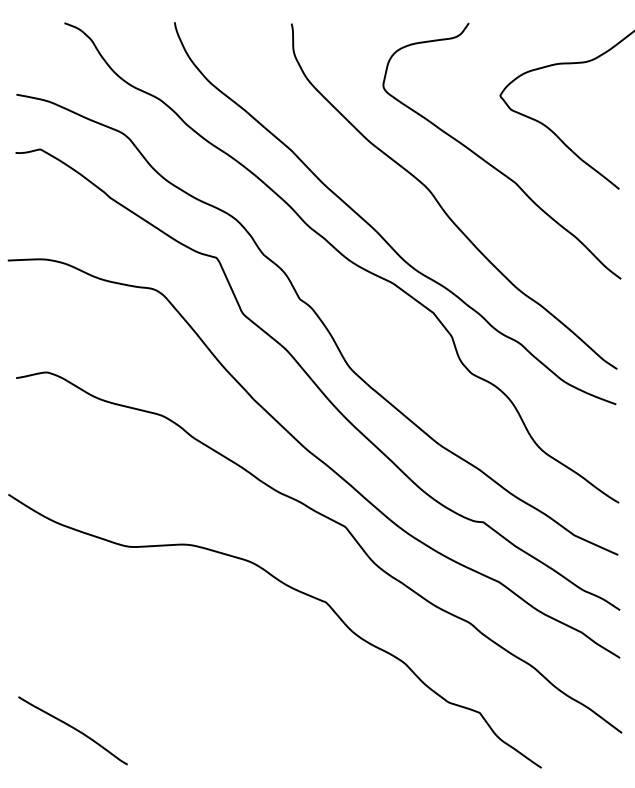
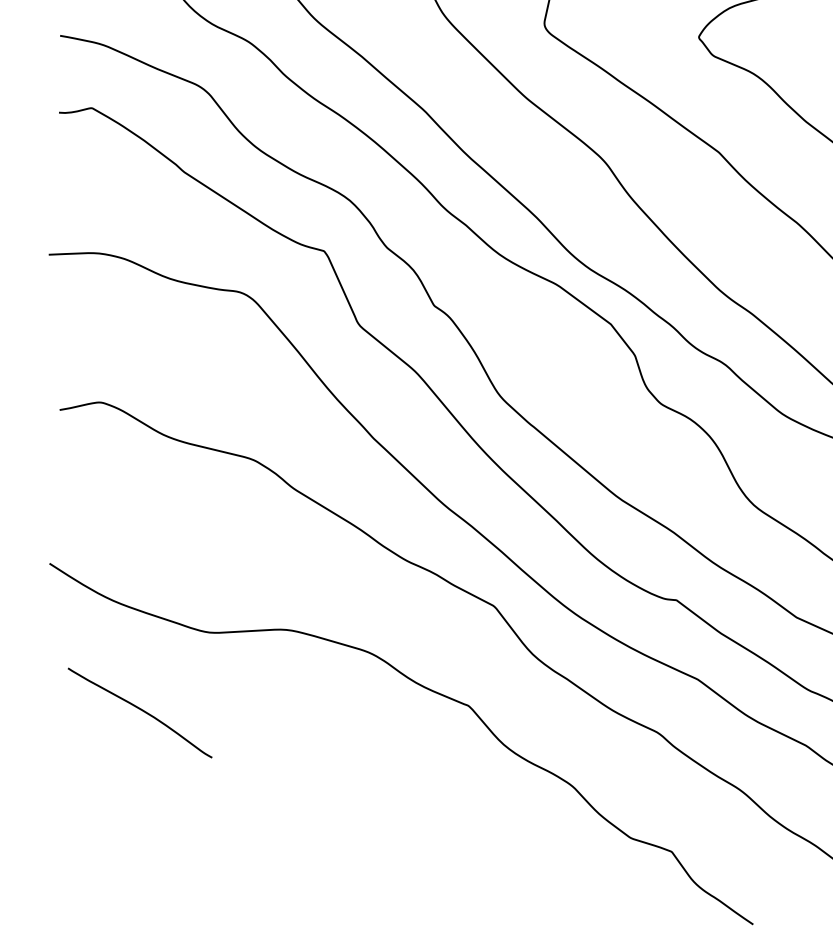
curve: (72, 728) -> (139, 710), moved

